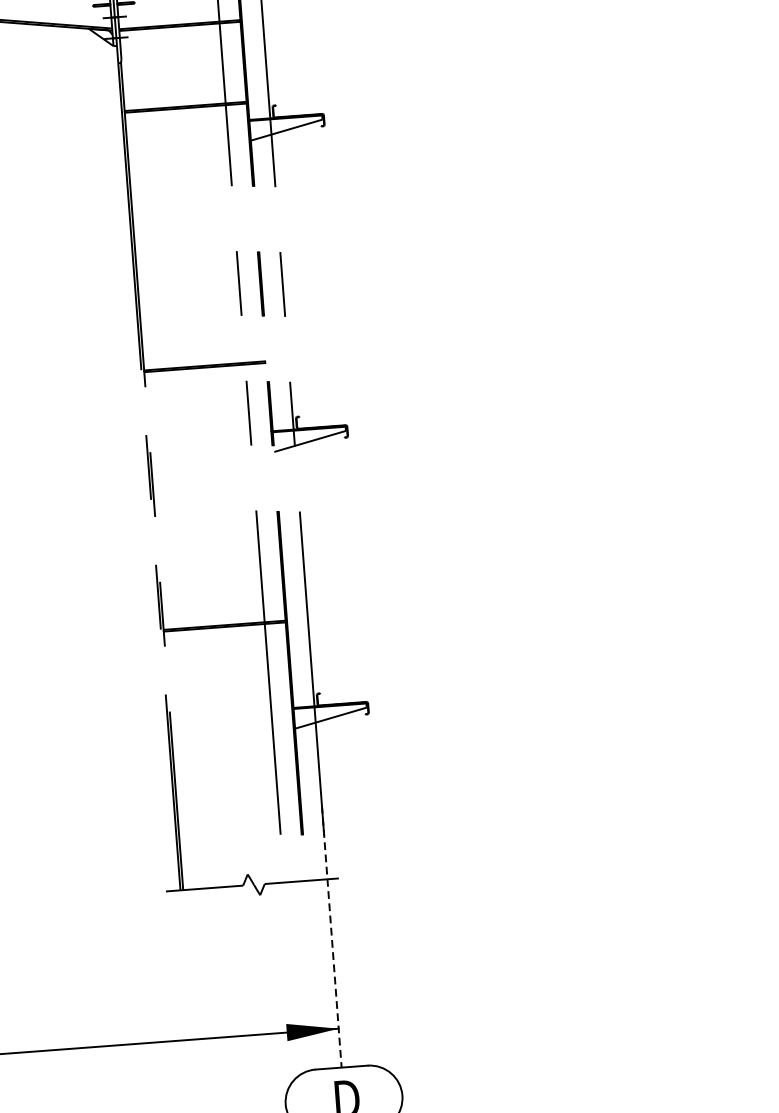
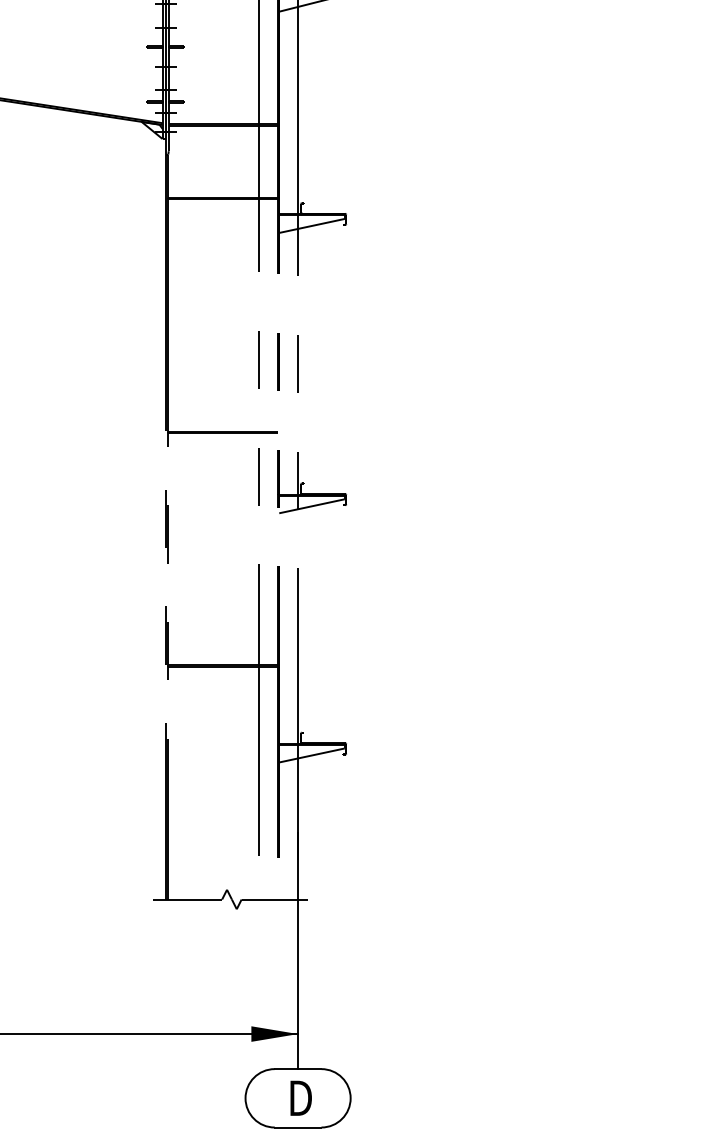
line: (332, 936) -> (298, 951), dashed -> solid

